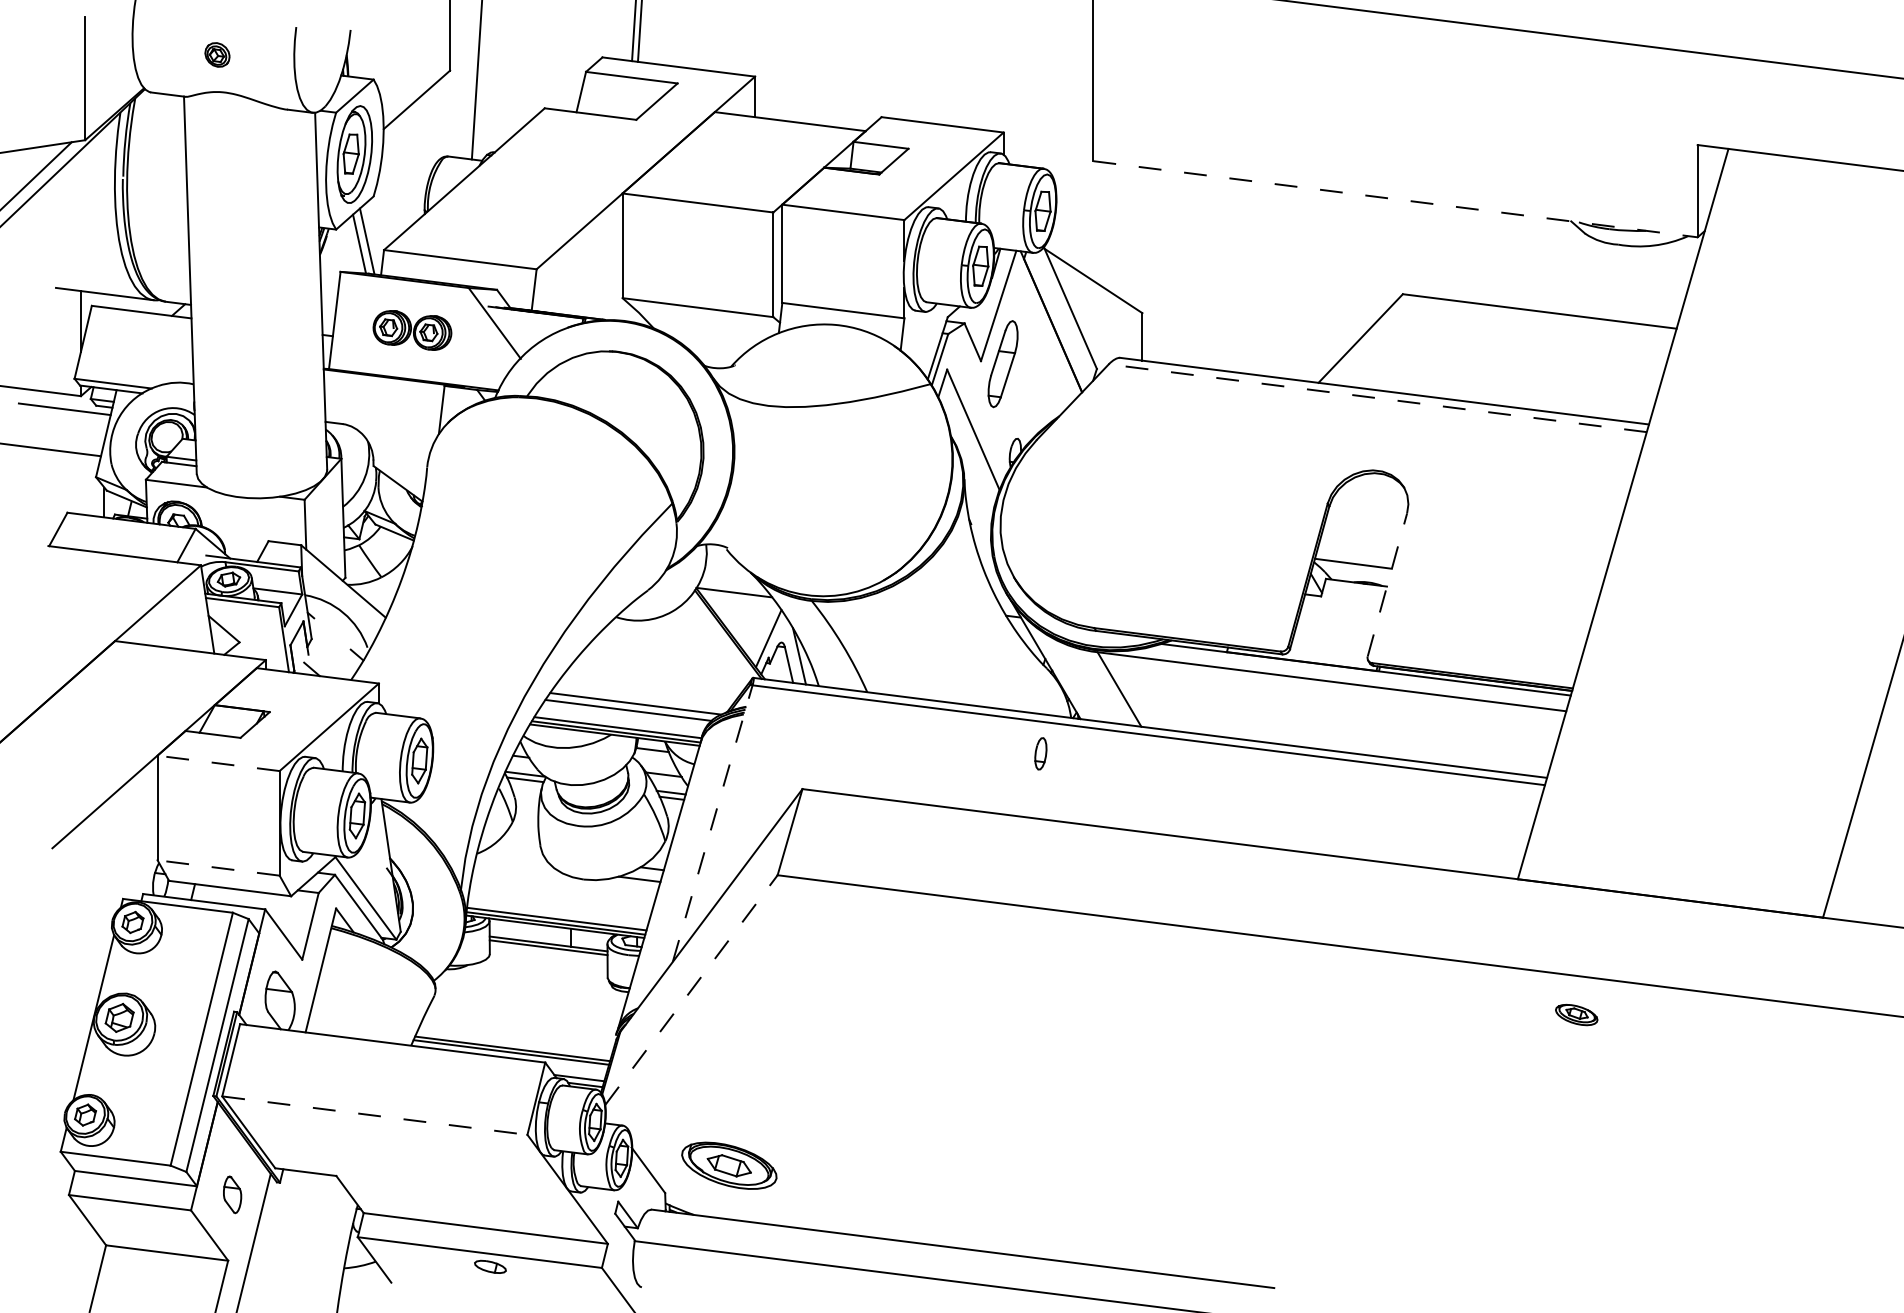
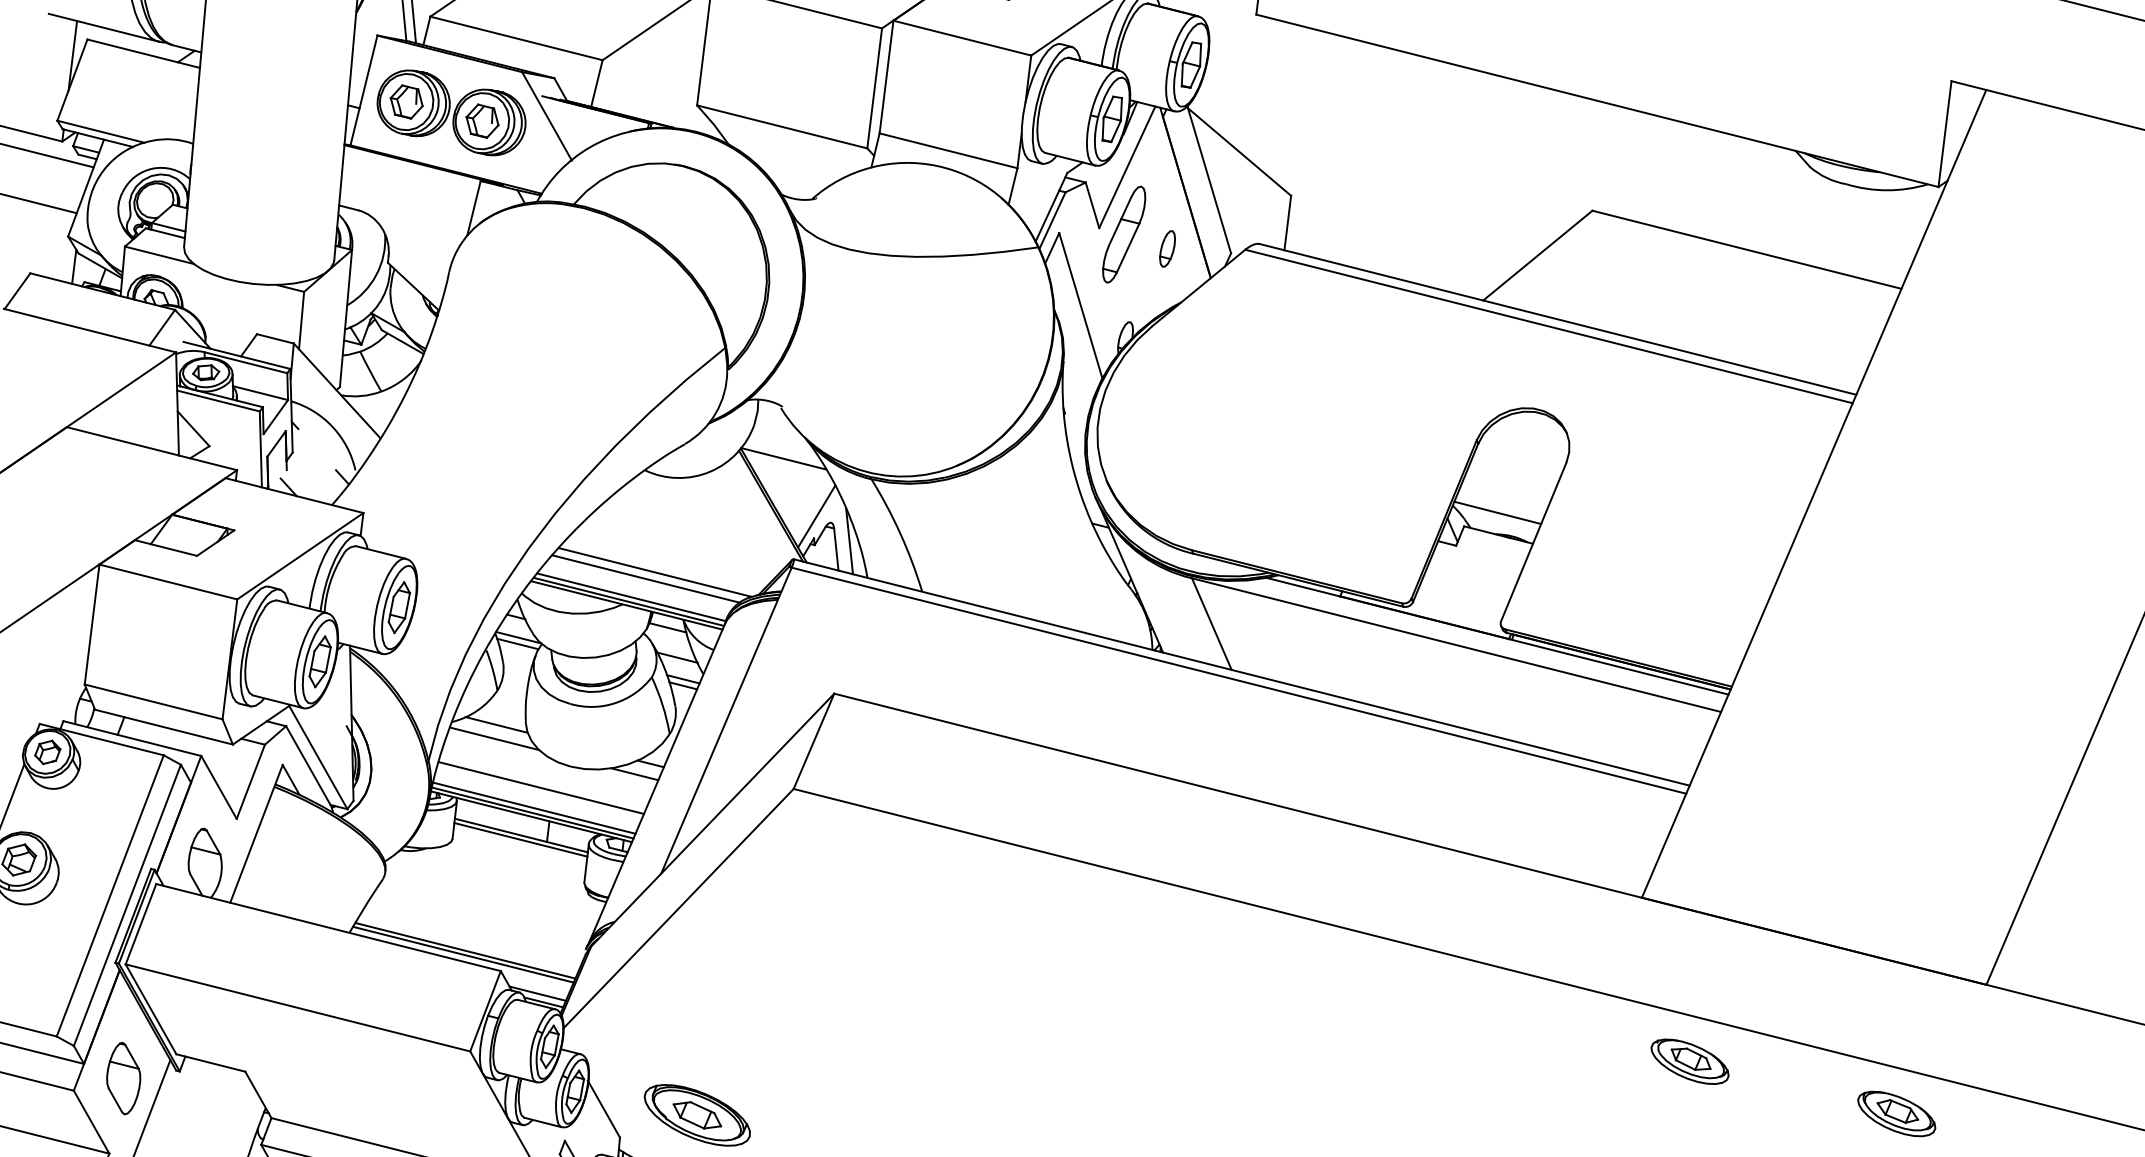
line: (1395, 199) -> (1597, 101), dashed -> solid
part: (412, 330) -> (451, 112), size x1.67
line: (1377, 398) -> (1548, 326), dashed -> solid
line: (1387, 584) -> (1533, 541), dashed -> solid
part: (1040, 753) -> (1167, 248), moved
line: (218, 763) -> (168, 582), dashed -> solid
line: (712, 823) -> (726, 720), dashed -> solid
line: (515, 851) -> (496, 724), added
line: (514, 863) -> (493, 738), added
line: (218, 867) -> (153, 701), dashed -> solid
line: (560, 900) -> (541, 787), added
line: (691, 990) -> (678, 909), dashed -> solid
part: (1576, 1014) -> (1690, 1061), size x1.67
part: (1759, 1038) -> (1896, 1114), added
line: (374, 1115) -> (297, 1007), dashed -> solid
part: (232, 1194) -> (123, 1078), size x1.67

